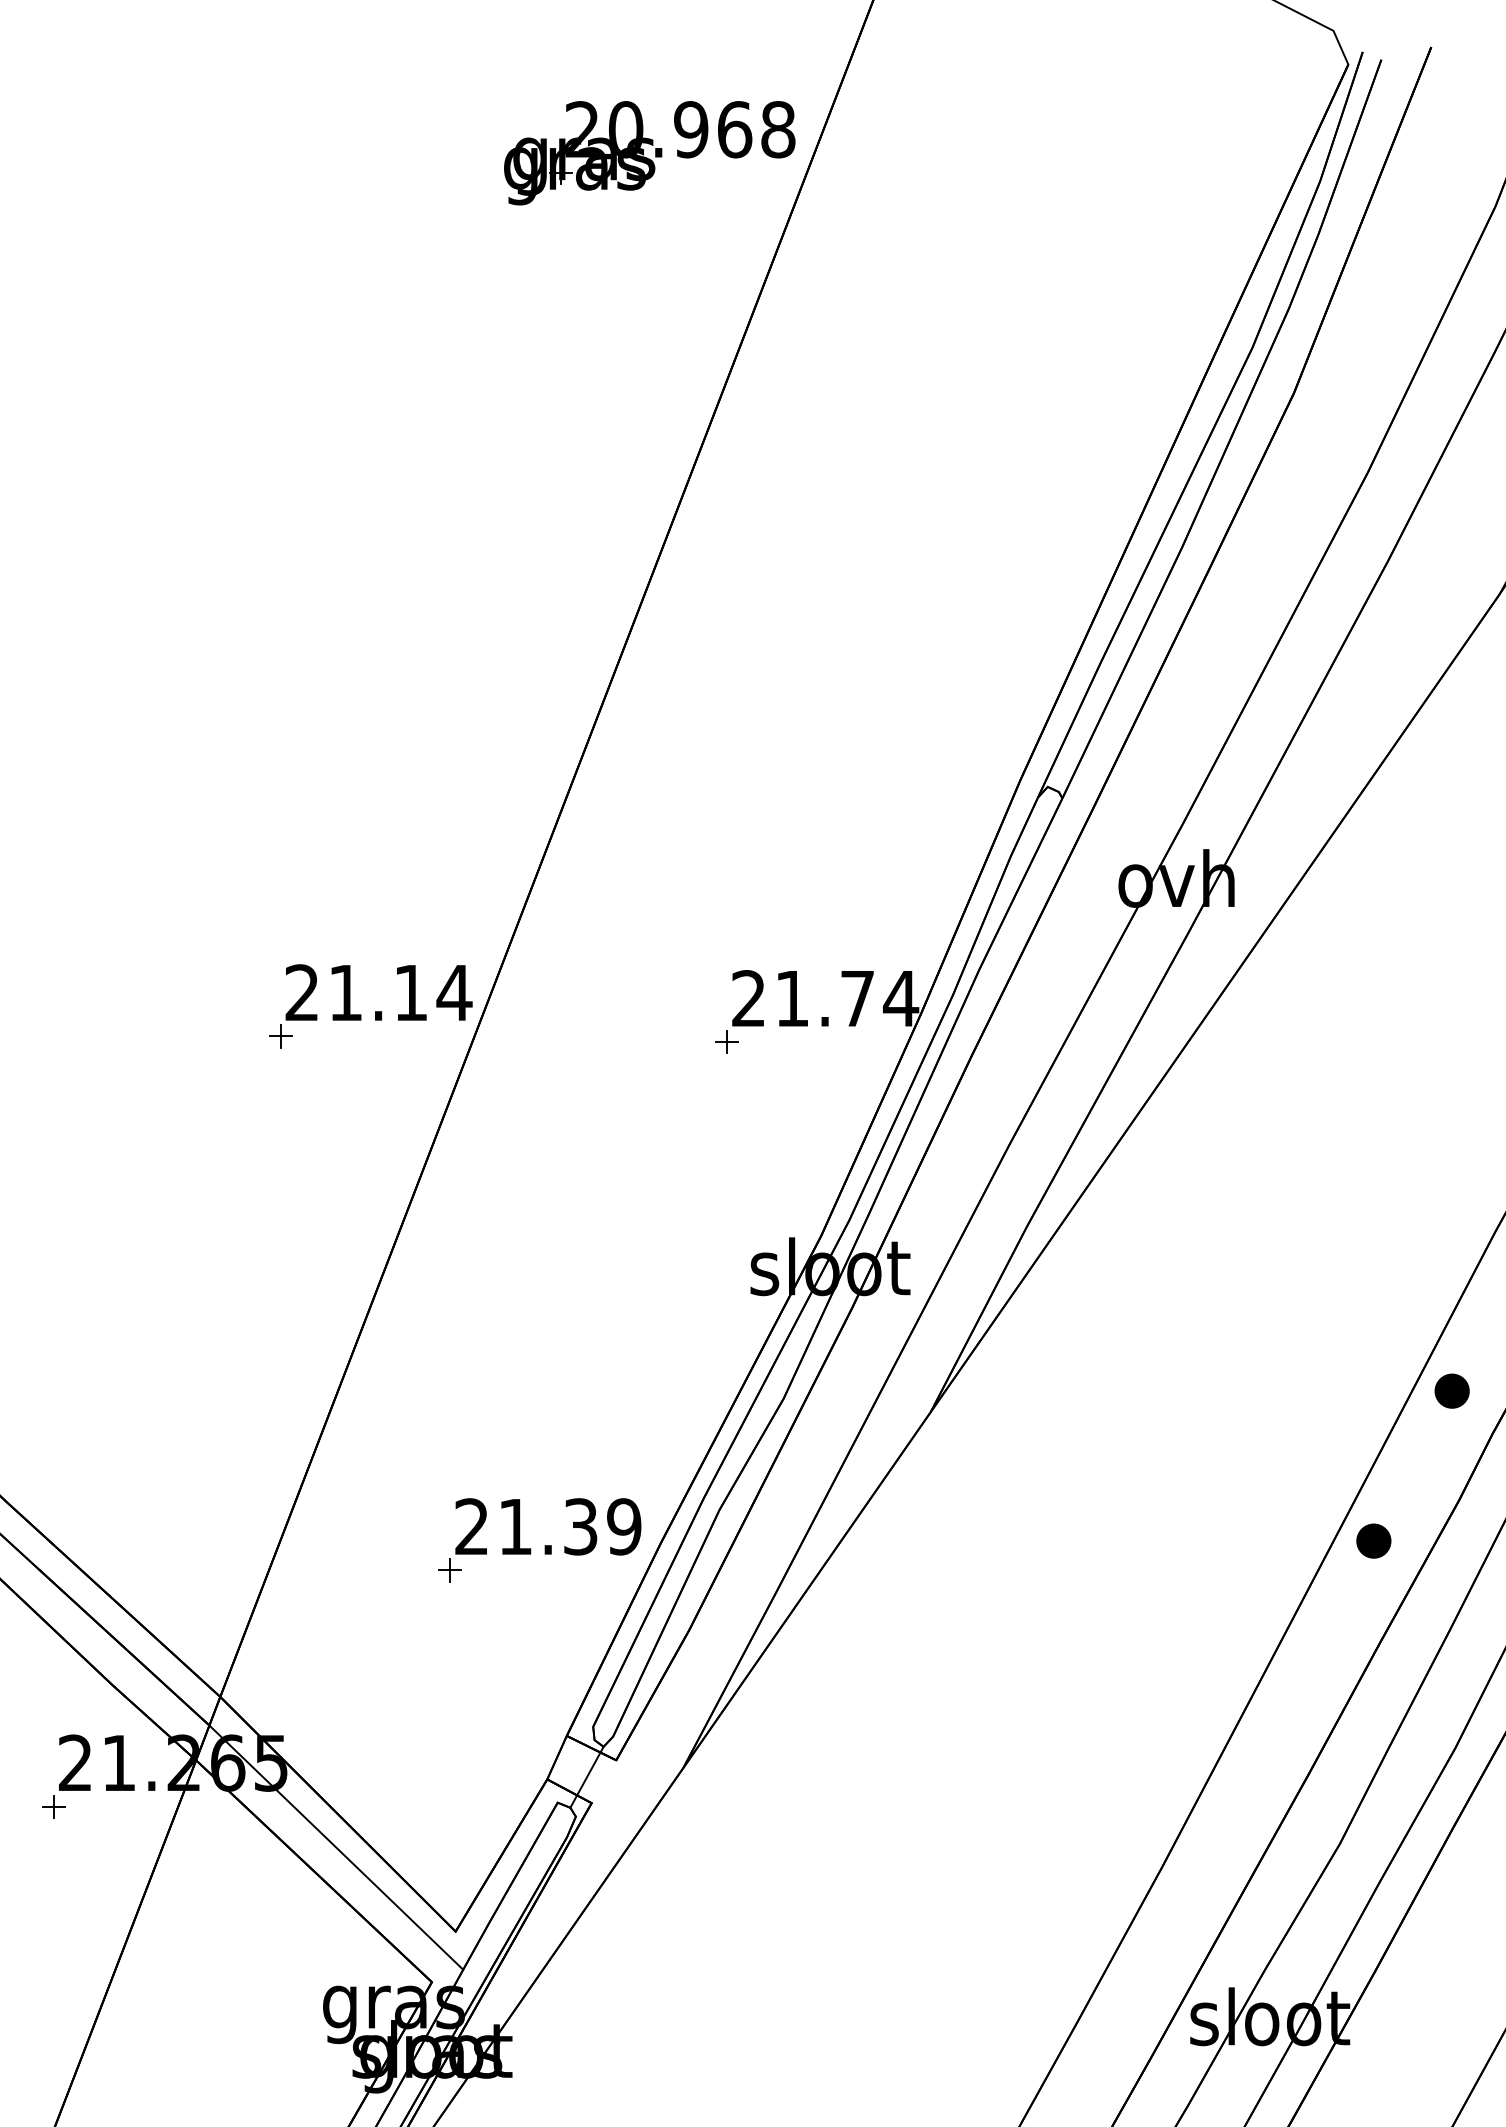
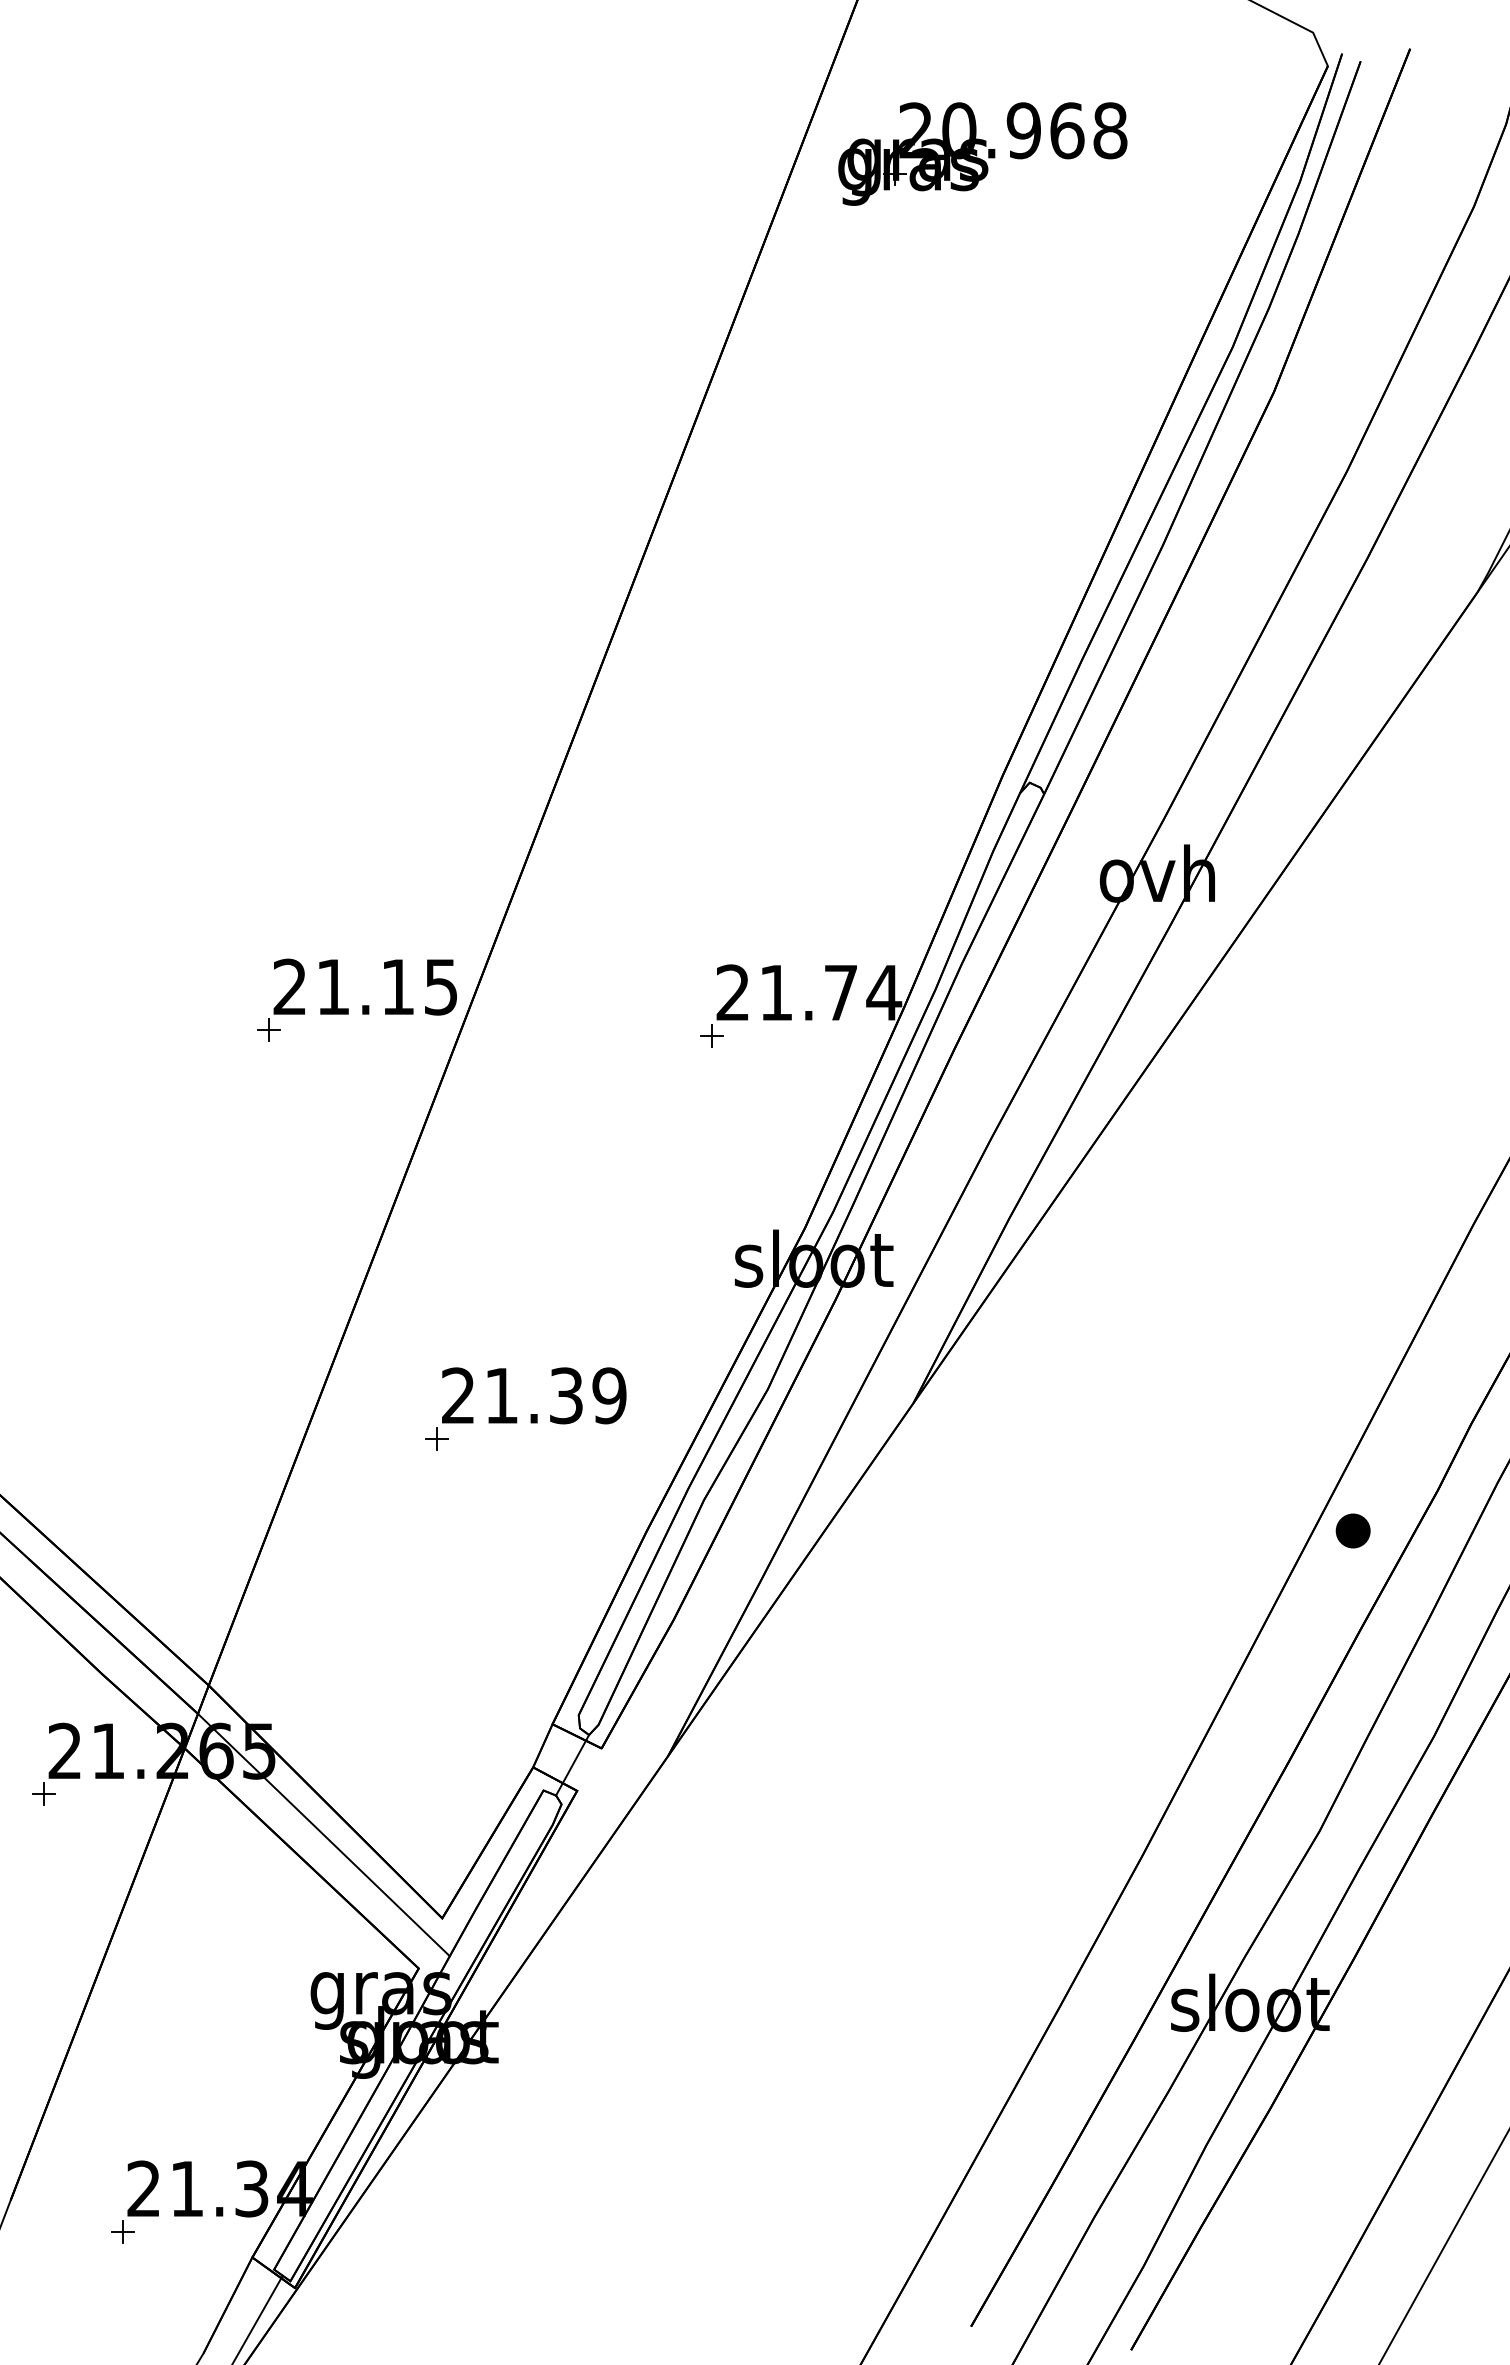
part: (649, 152) -> (982, 153), moved
text: (454, 993) -> (441, 987), 21.14 -> 21.15
part: (1451, 1390) -> (1430, 1381), removed
part: (544, 1545) -> (530, 1414), moved

